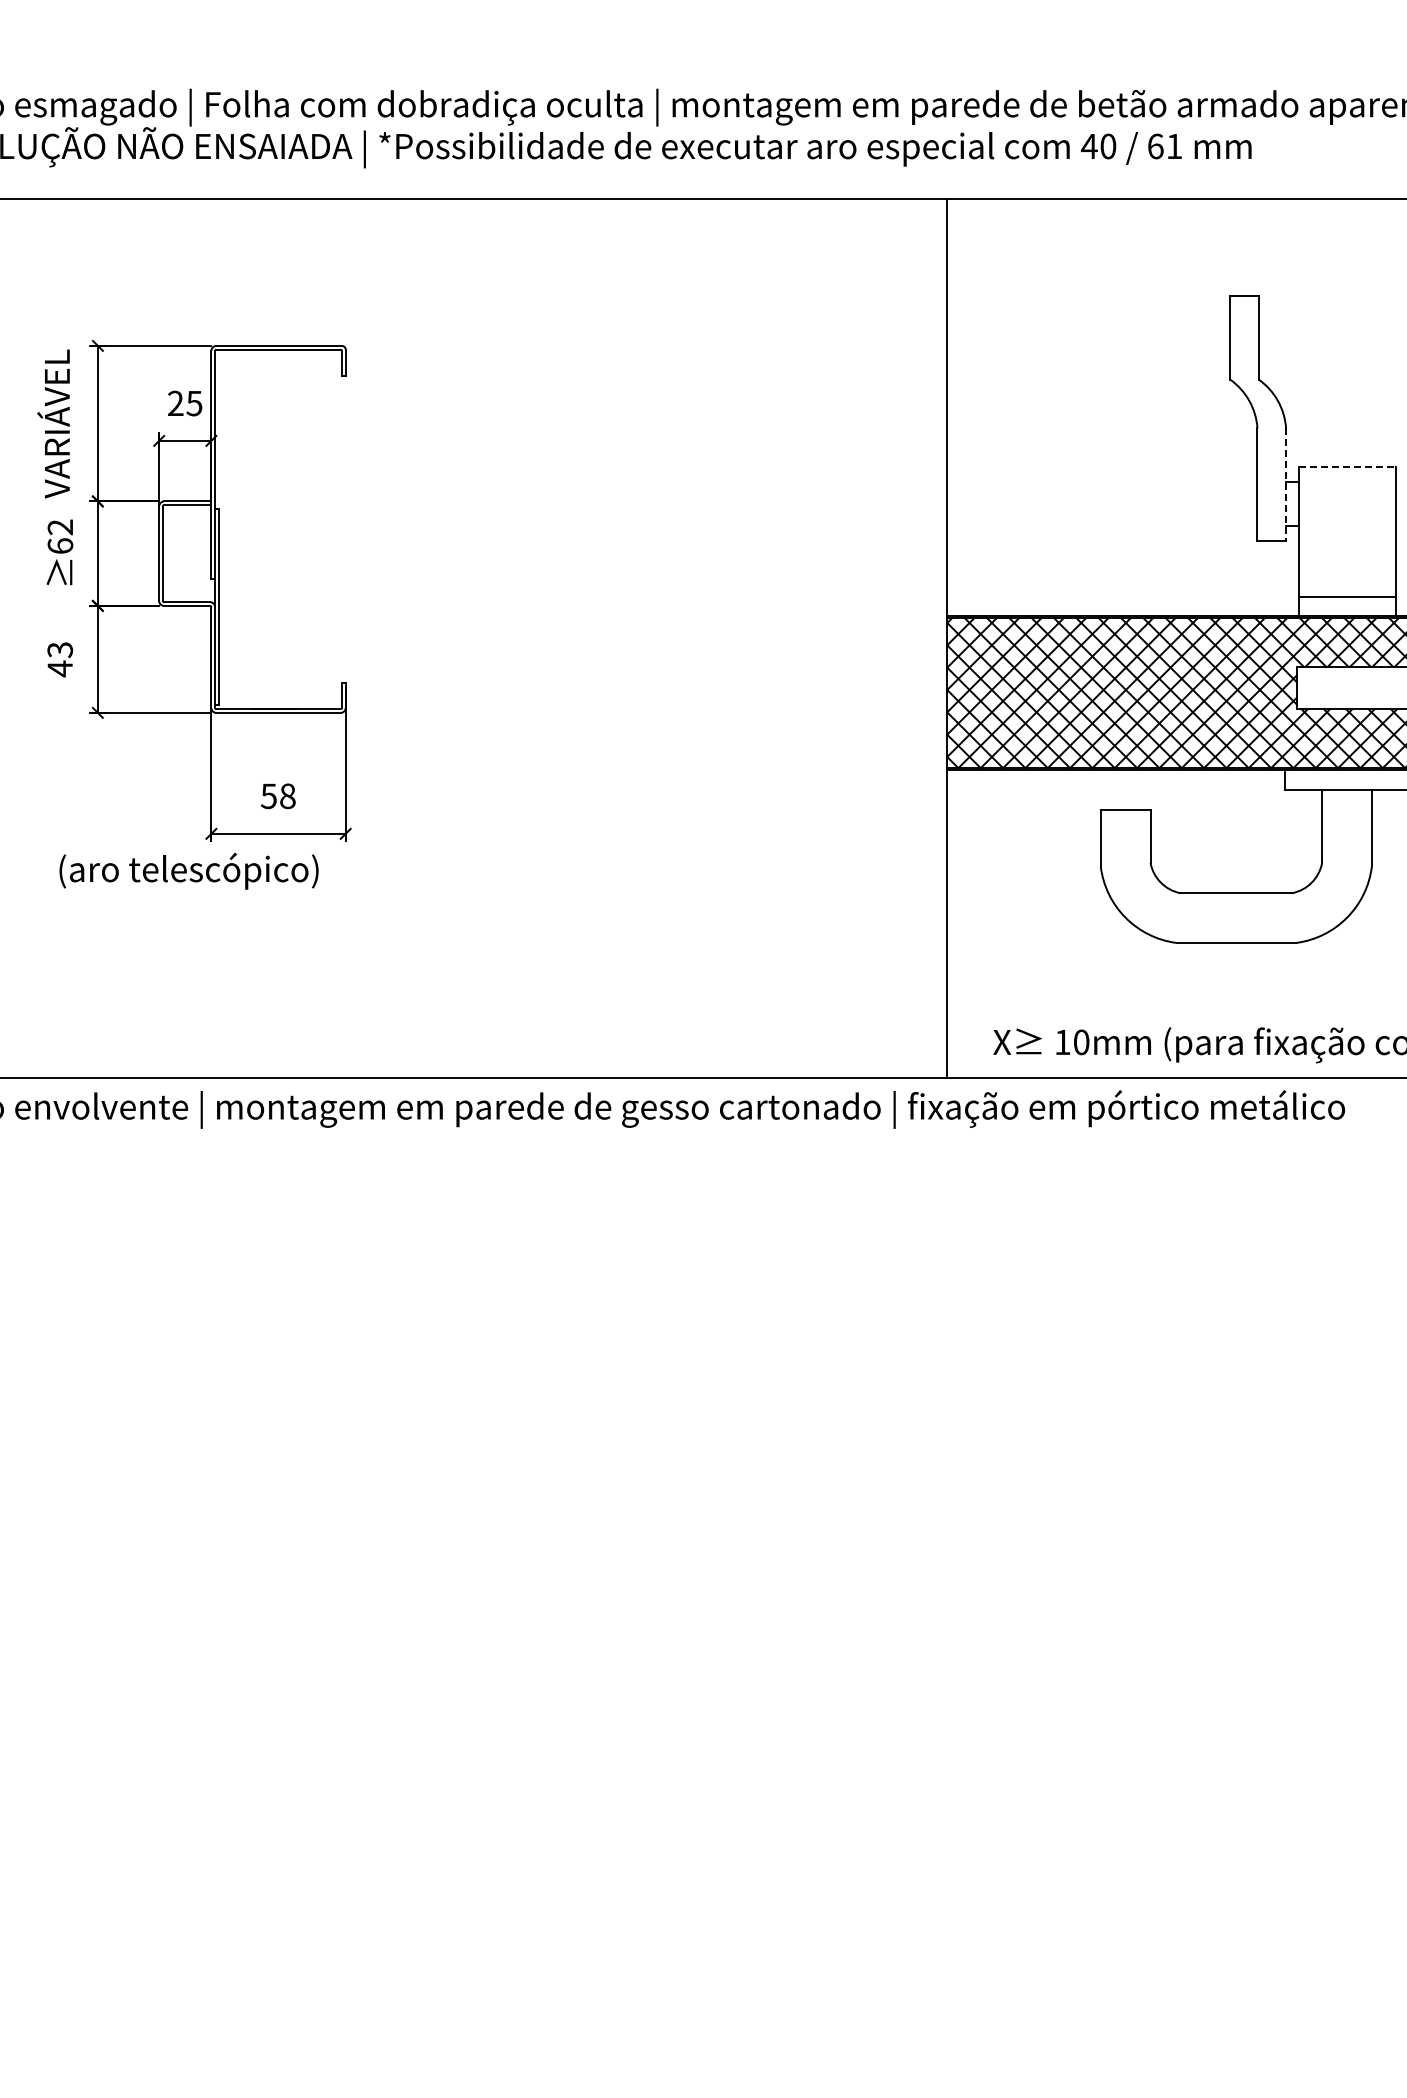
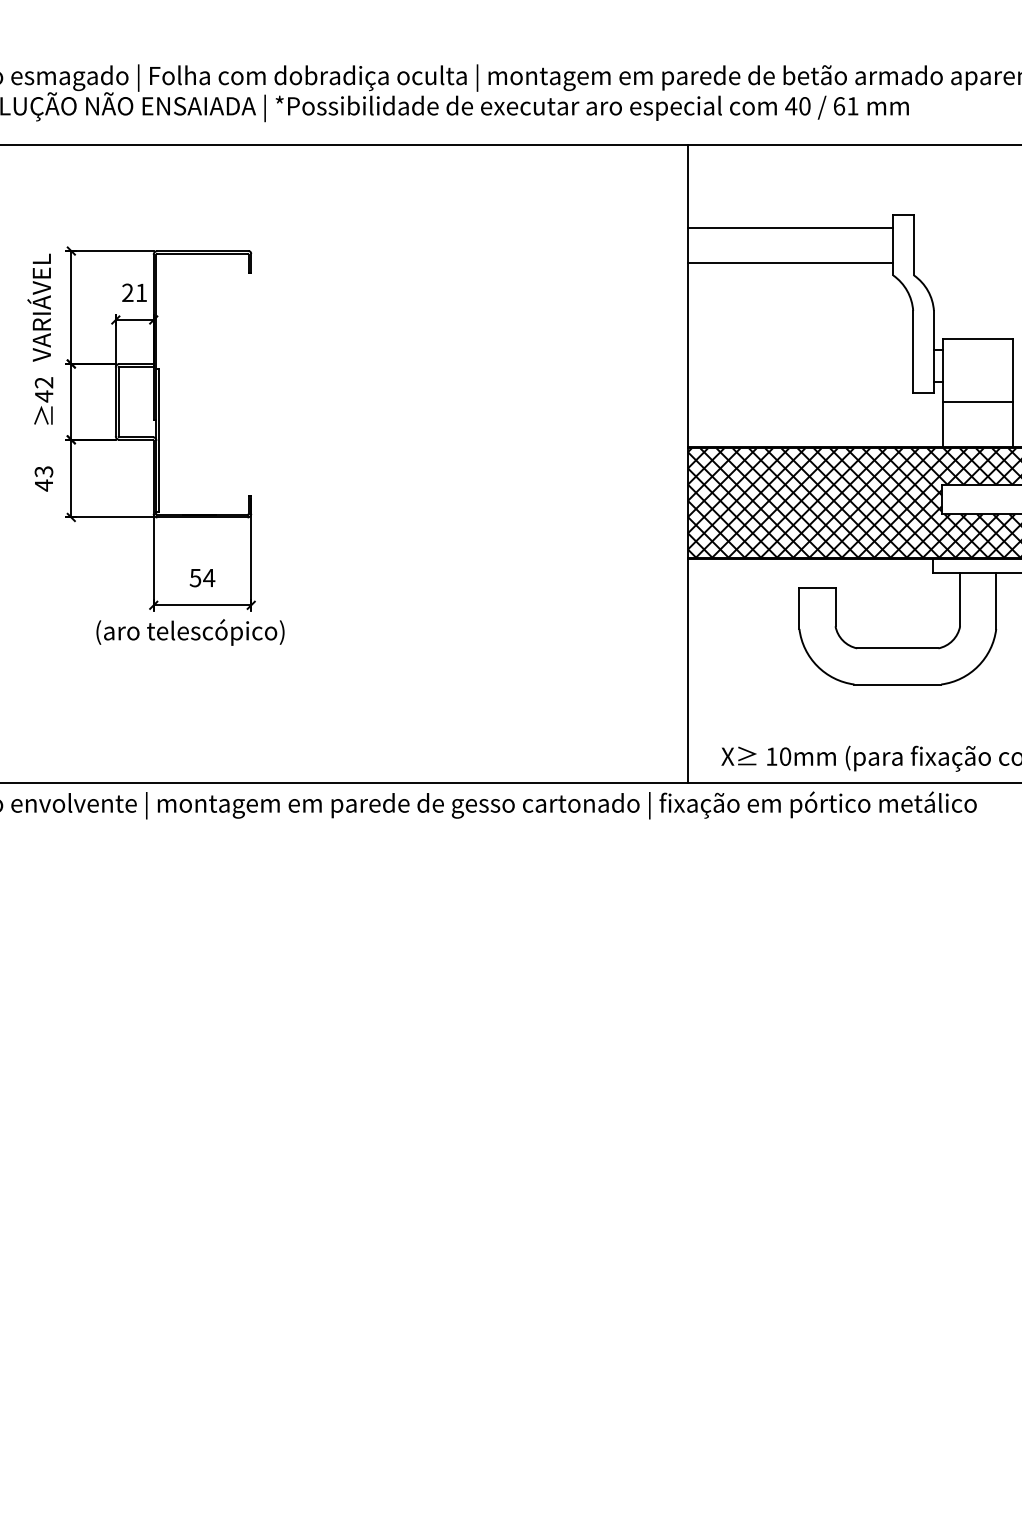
line: (1088, 313) -> (790, 227), added
line: (1088, 361) -> (790, 262), added
text: (194, 403) -> (141, 292), 25 -> 21
line: (1347, 466) -> (978, 338), dashed -> solid
line: (1286, 485) -> (934, 352), dashed -> solid
text: (60, 545) -> (44, 395), 62 -> 42
line: (1346, 596) -> (977, 401), moved
text: (287, 796) -> (208, 578), 58 -> 54
text: (188, 870) -> (190, 631), moved

